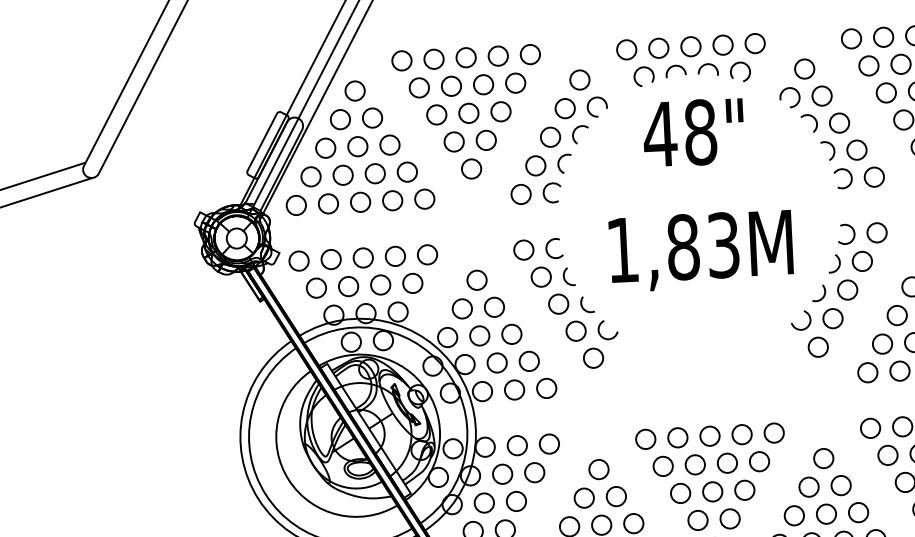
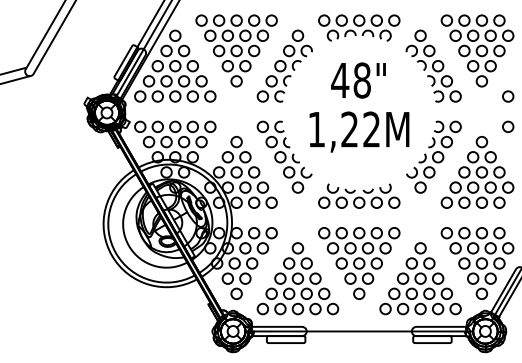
text: (693, 132) -> (358, 80), moved
text: (702, 246) -> (360, 129), 1,83M -> 1,22M
part: (707, 367) -> (359, 195), added

